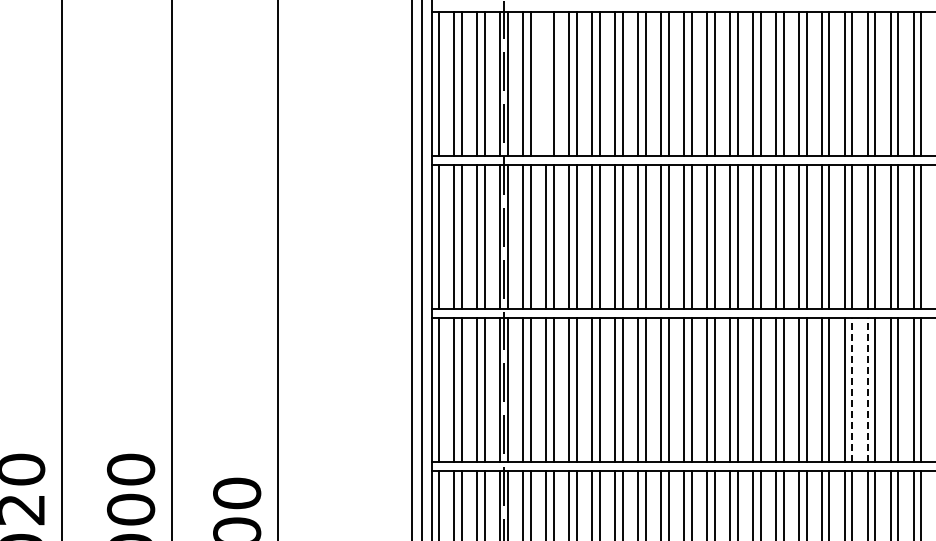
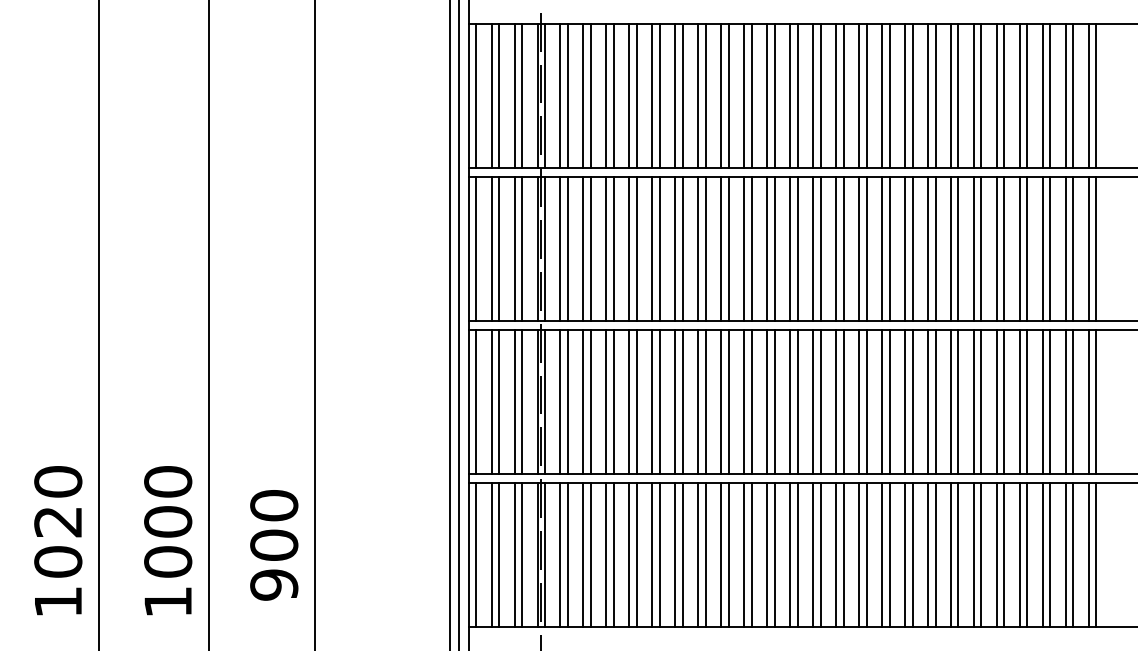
line: (546, 83) -> (583, 95), added
line: (852, 390) -> (889, 402), dashed -> solid
line: (867, 390) -> (904, 402), dashed -> solid

